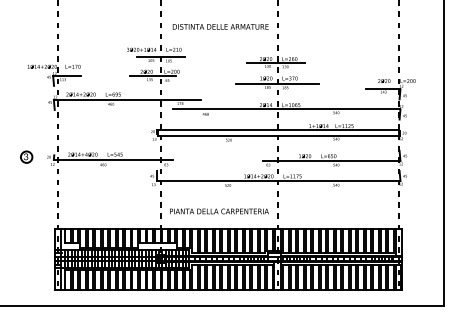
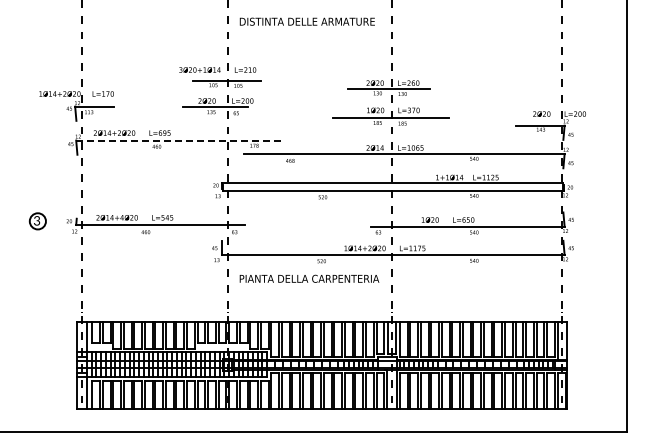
text: (220, 26) -> (306, 21), moved
line: (127, 99) -> (179, 140), solid -> dashed
text: (219, 211) -> (309, 278), moved

